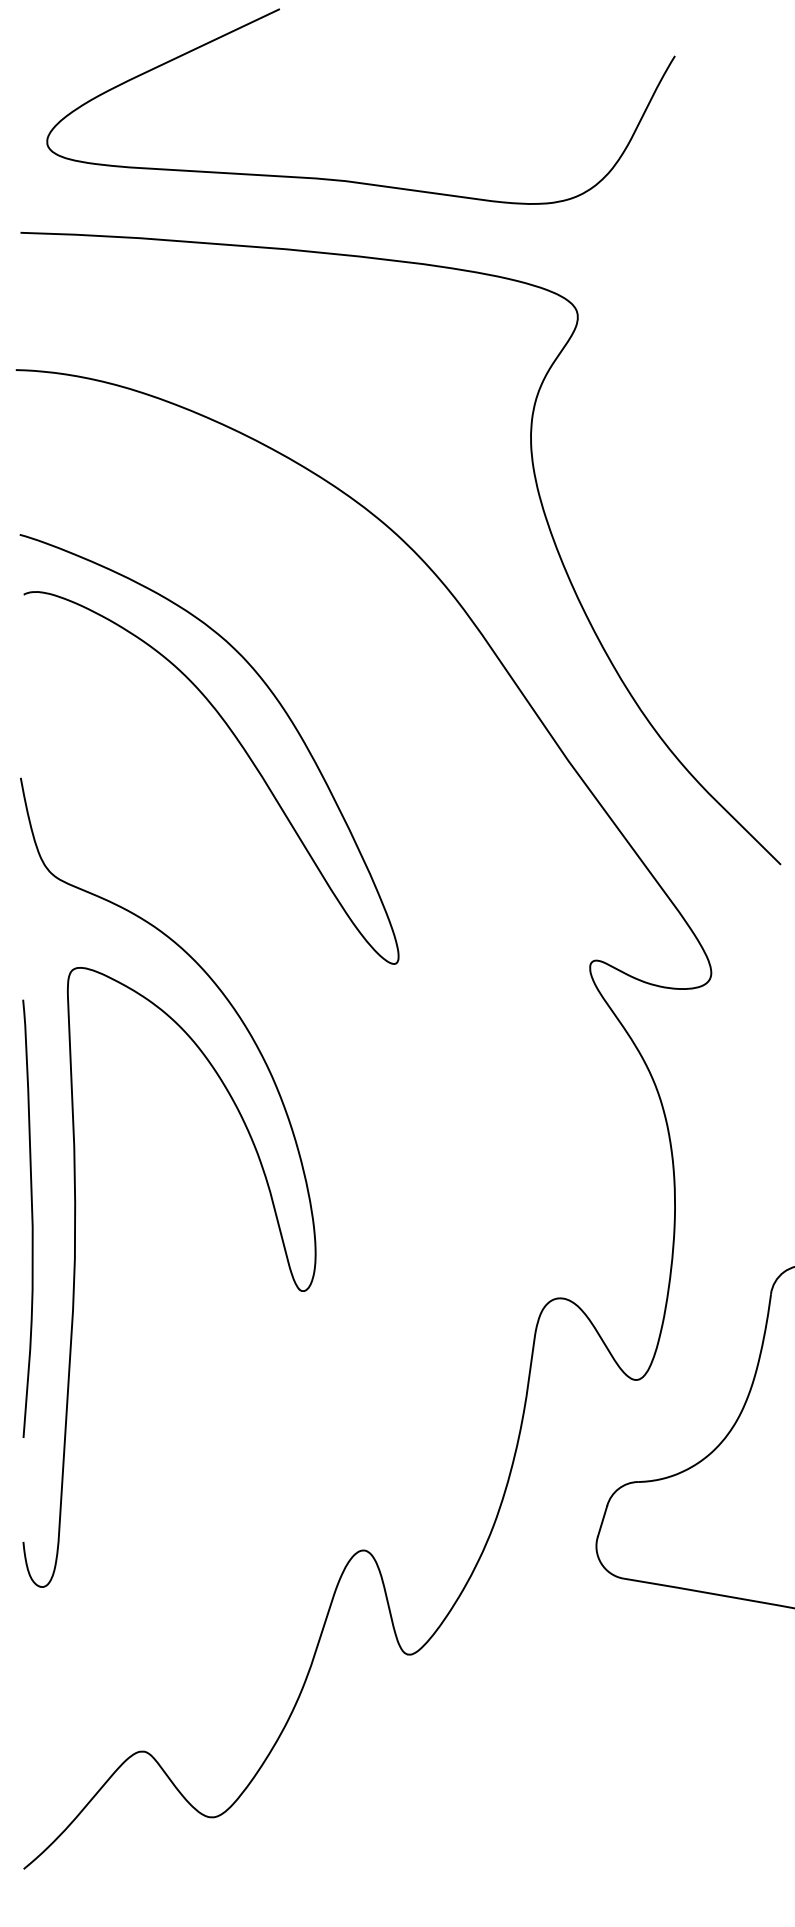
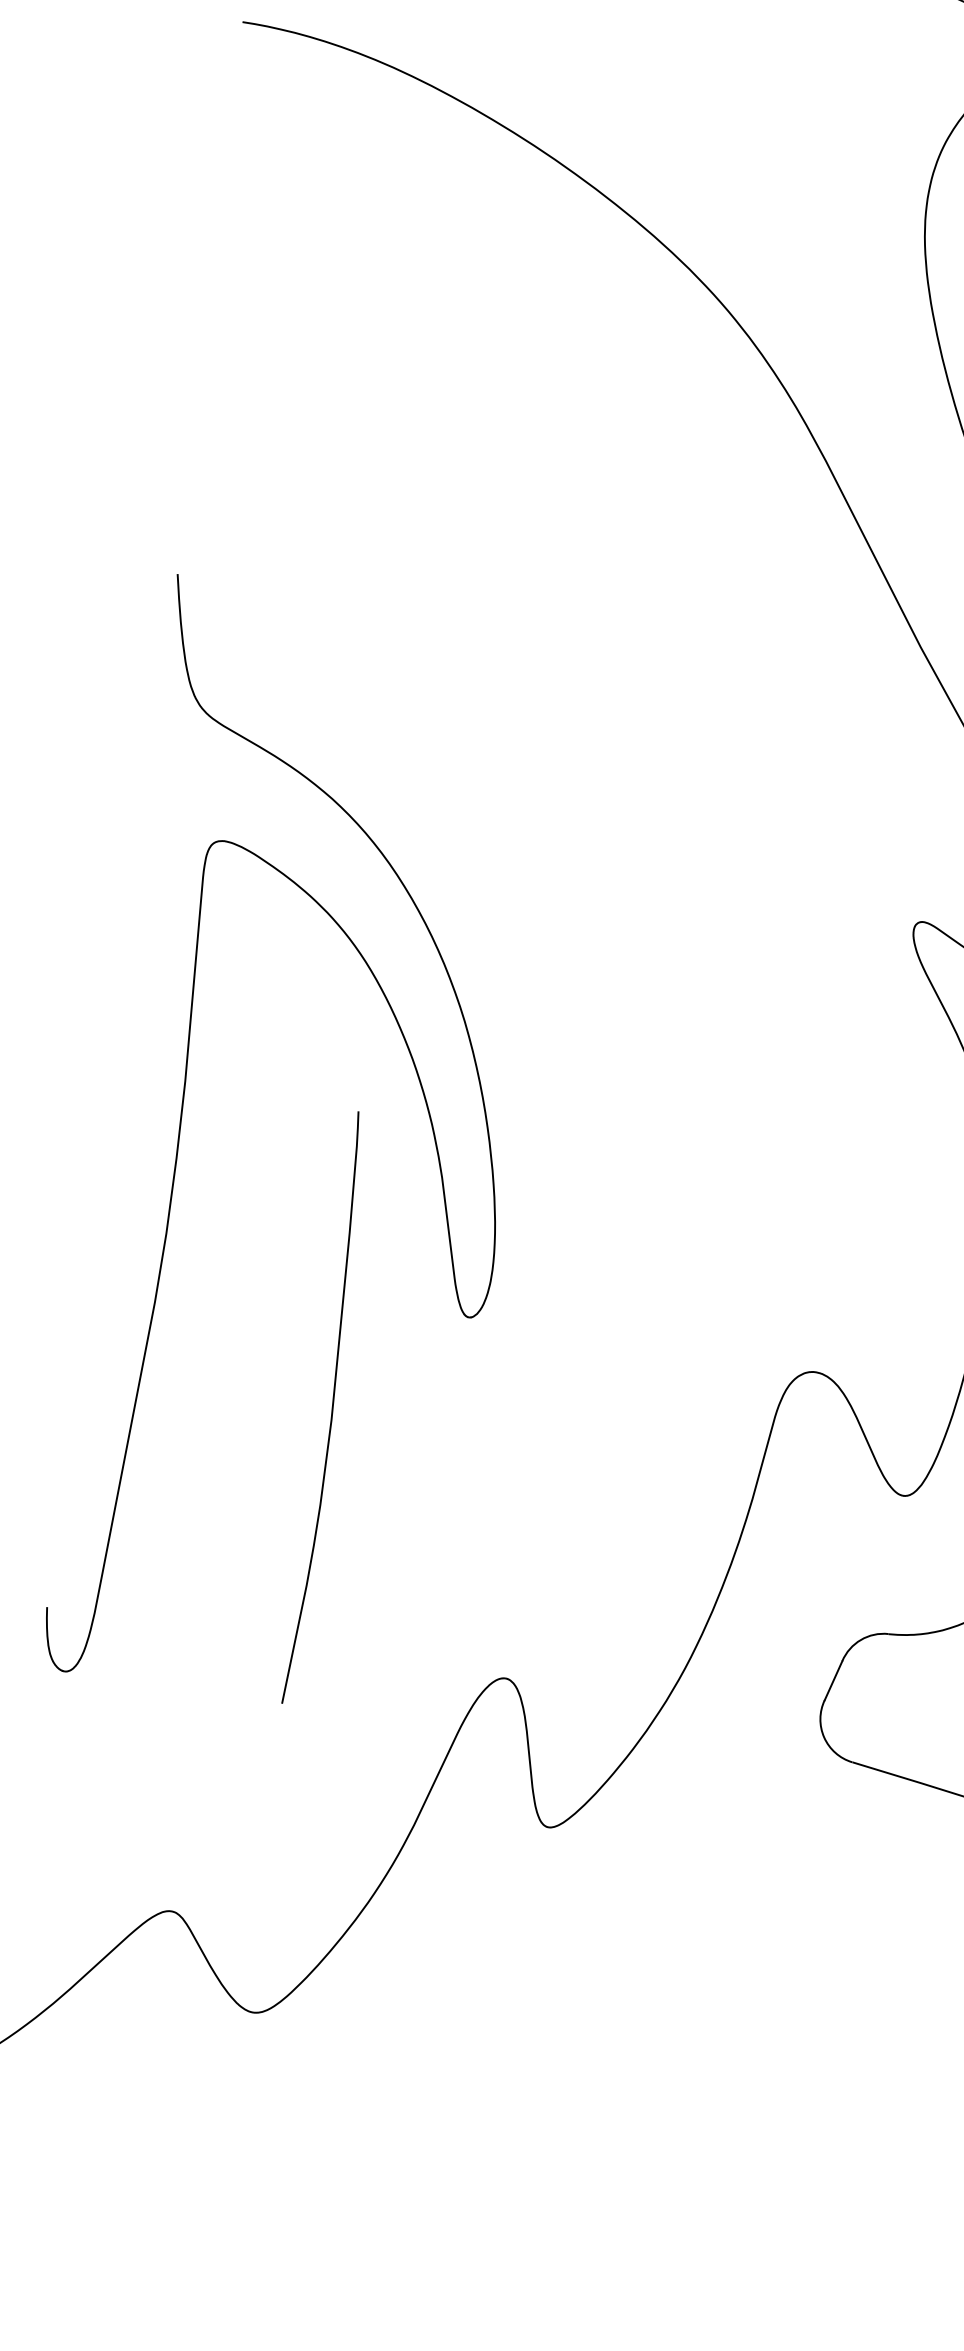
curve: (232, 734) -> (471, 552), removed
curve: (31, 1218) -> (331, 1408), moved

